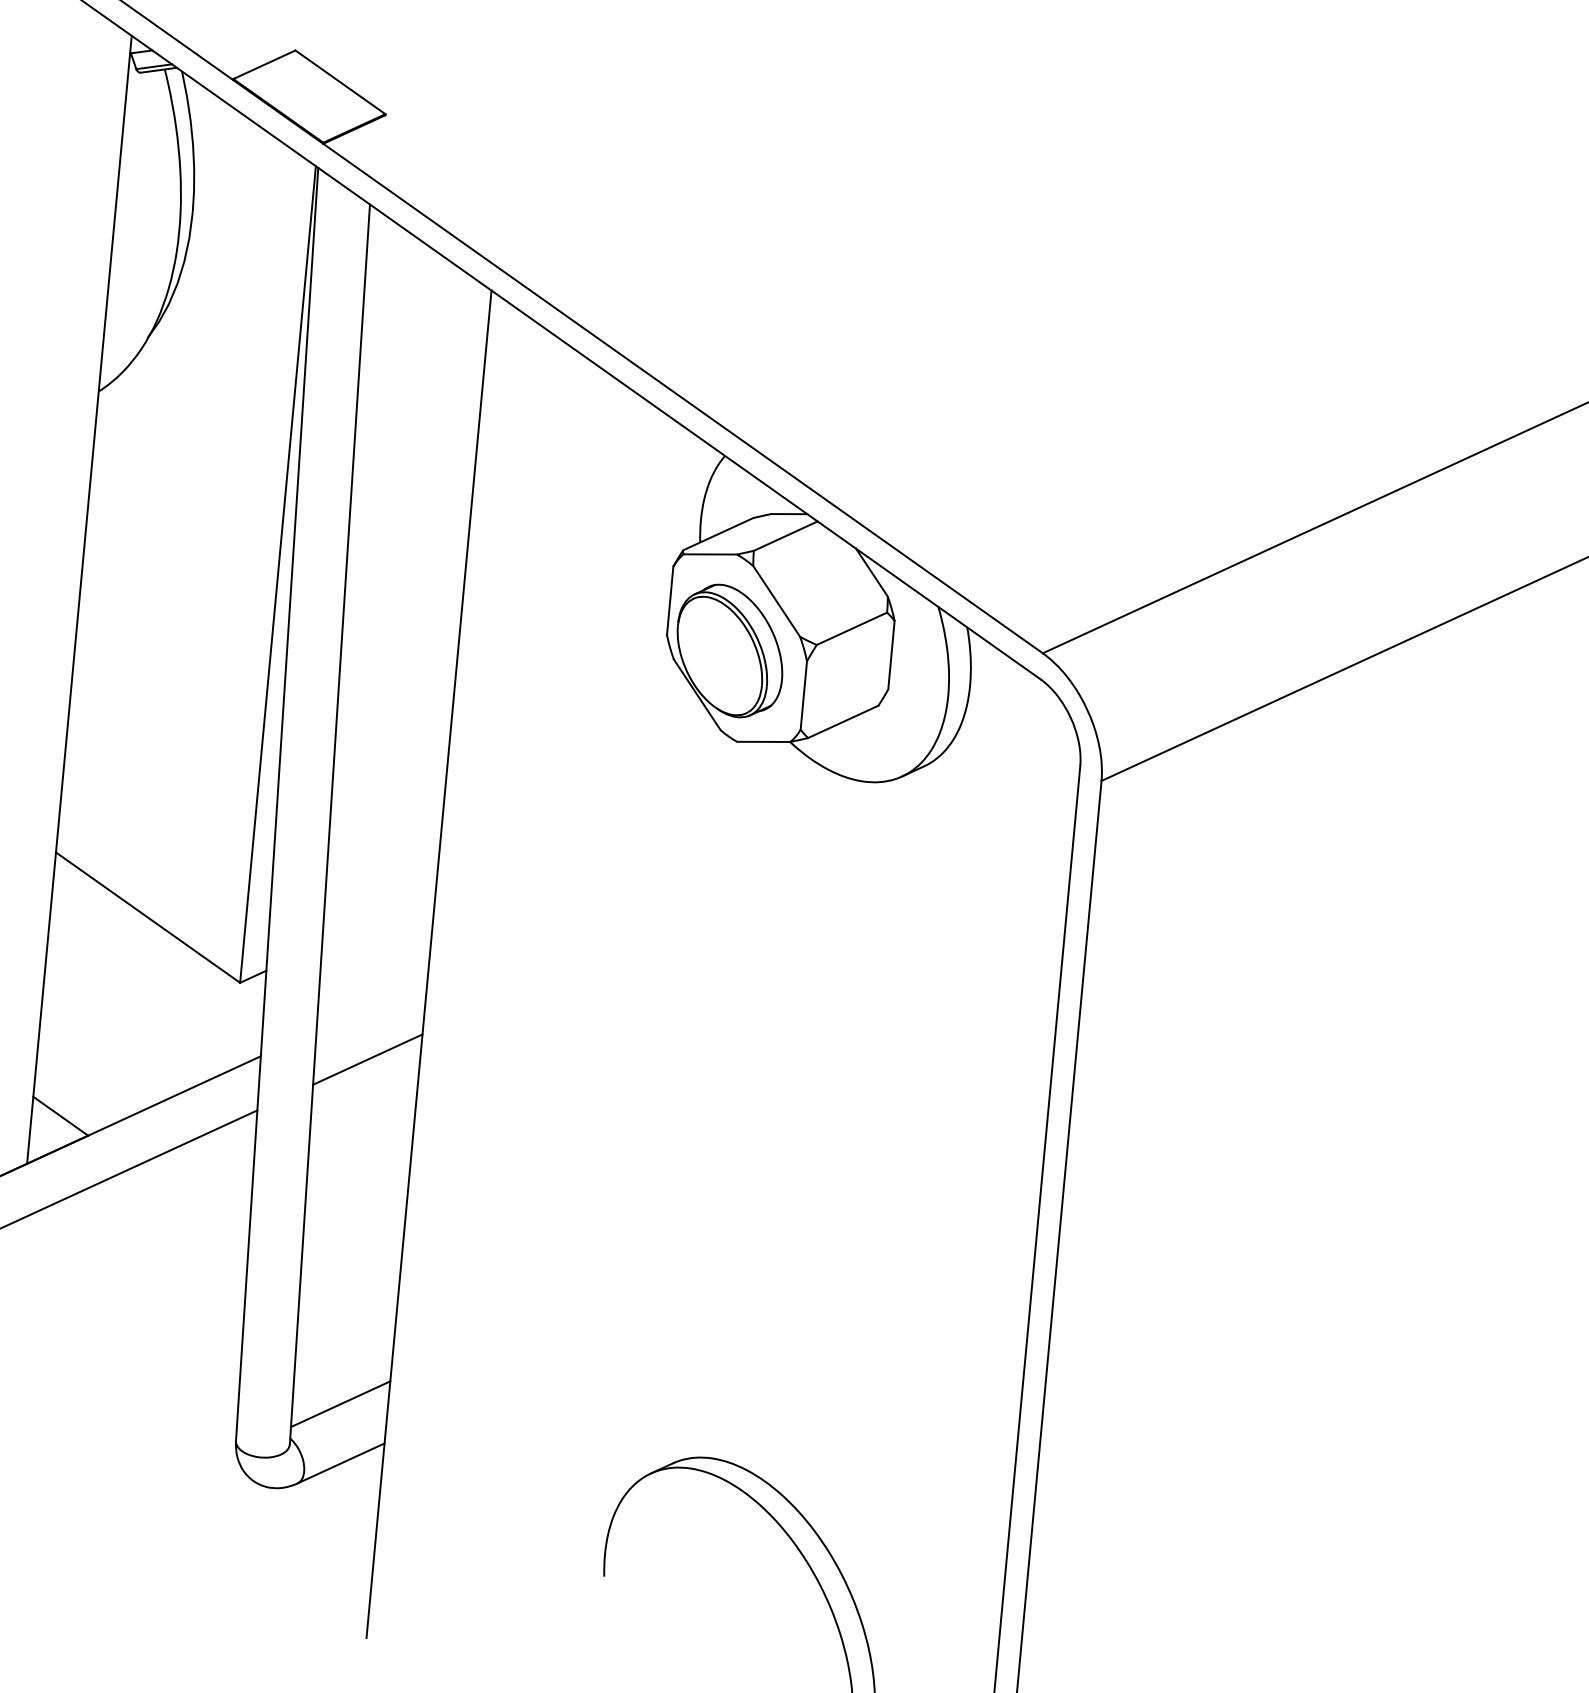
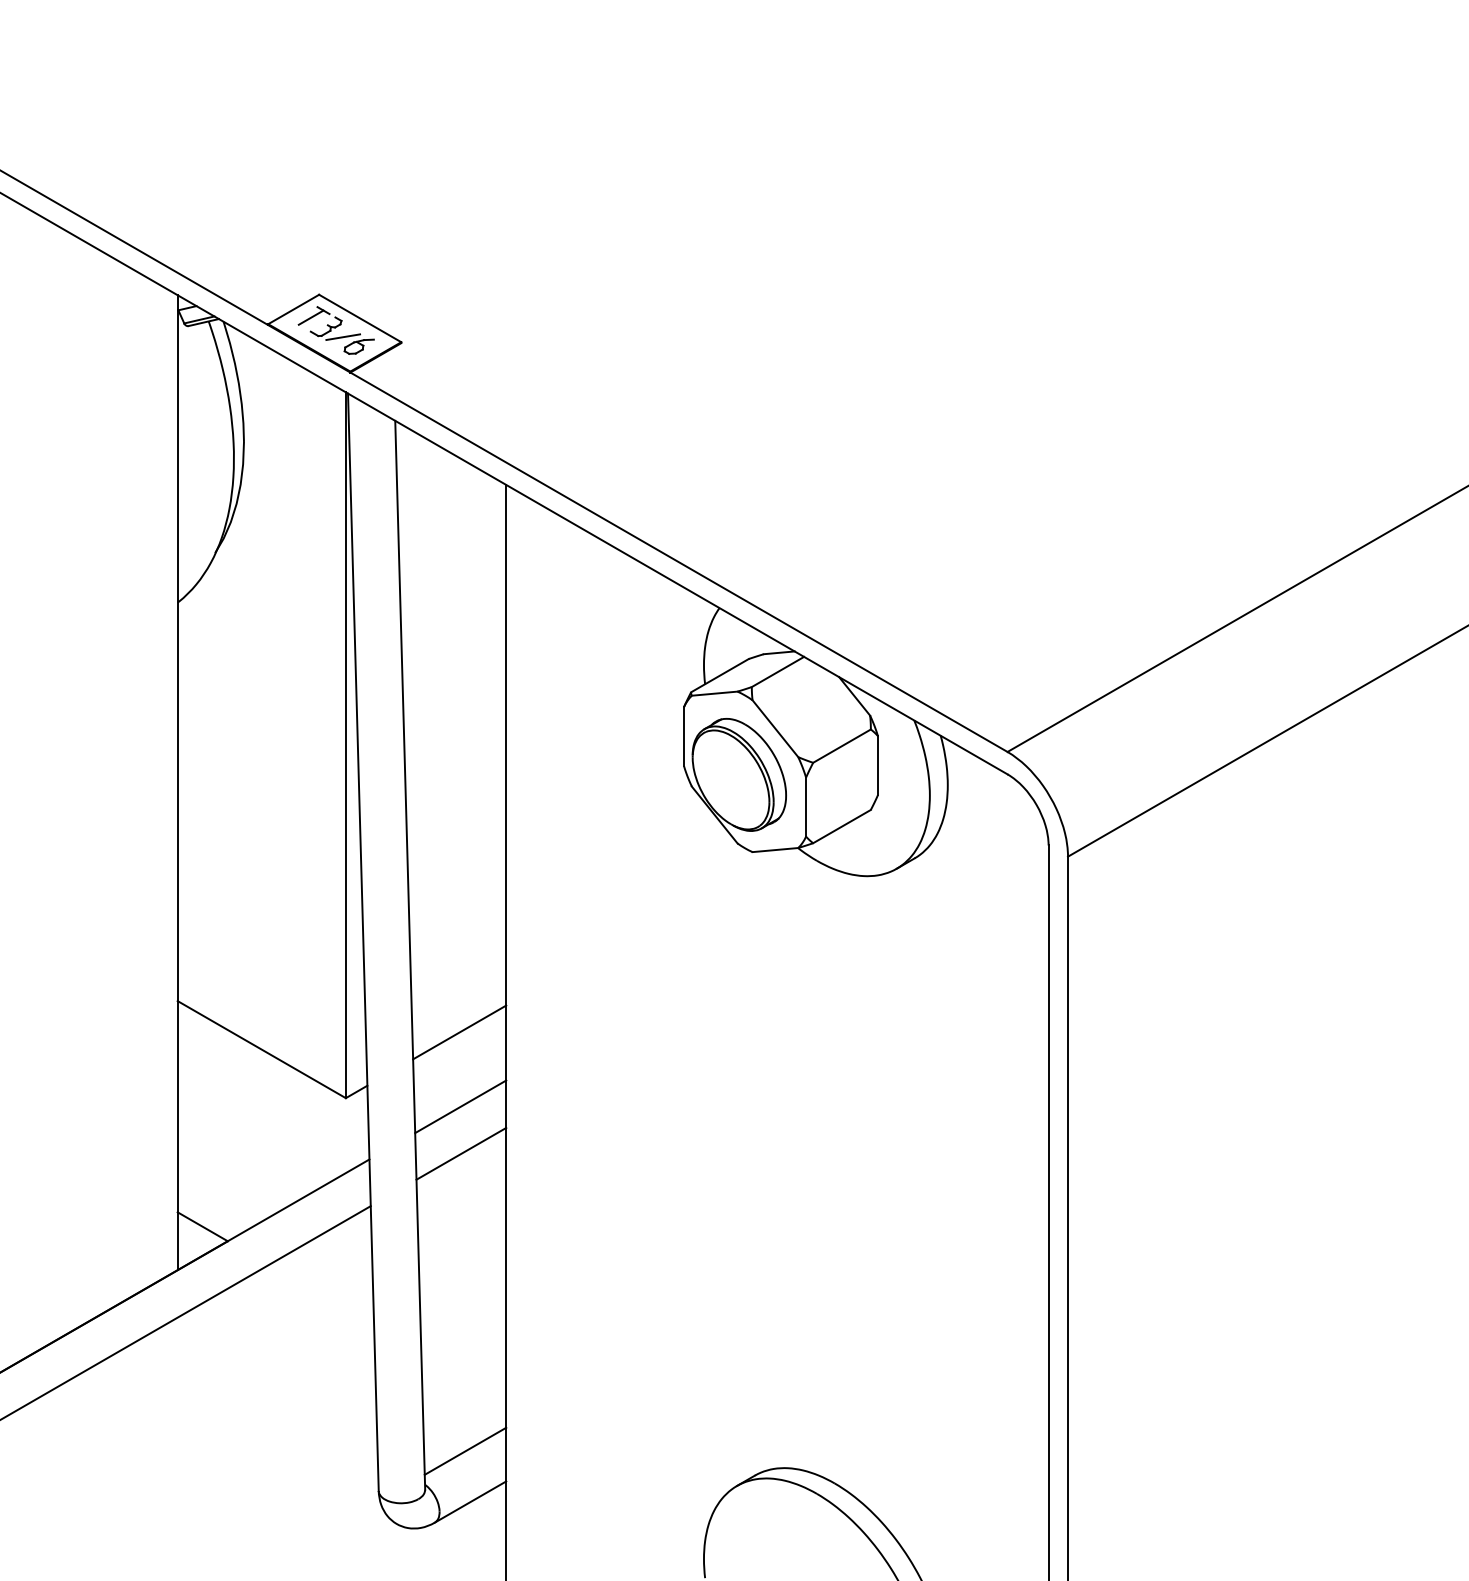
part: (310, 93) -> (335, 330), added
line: (378, 919) -> (459, 1032), added
line: (371, 1004) -> (460, 1106), added

